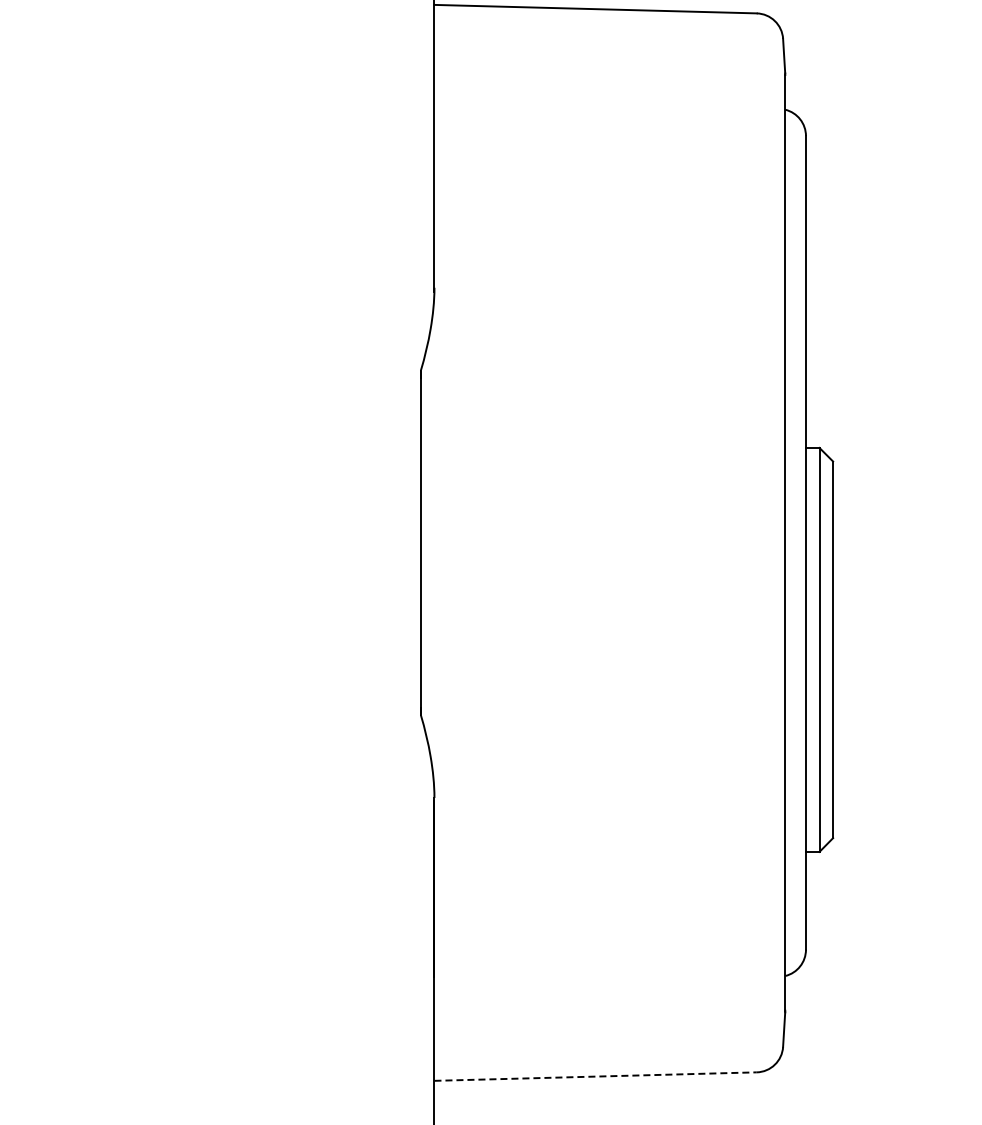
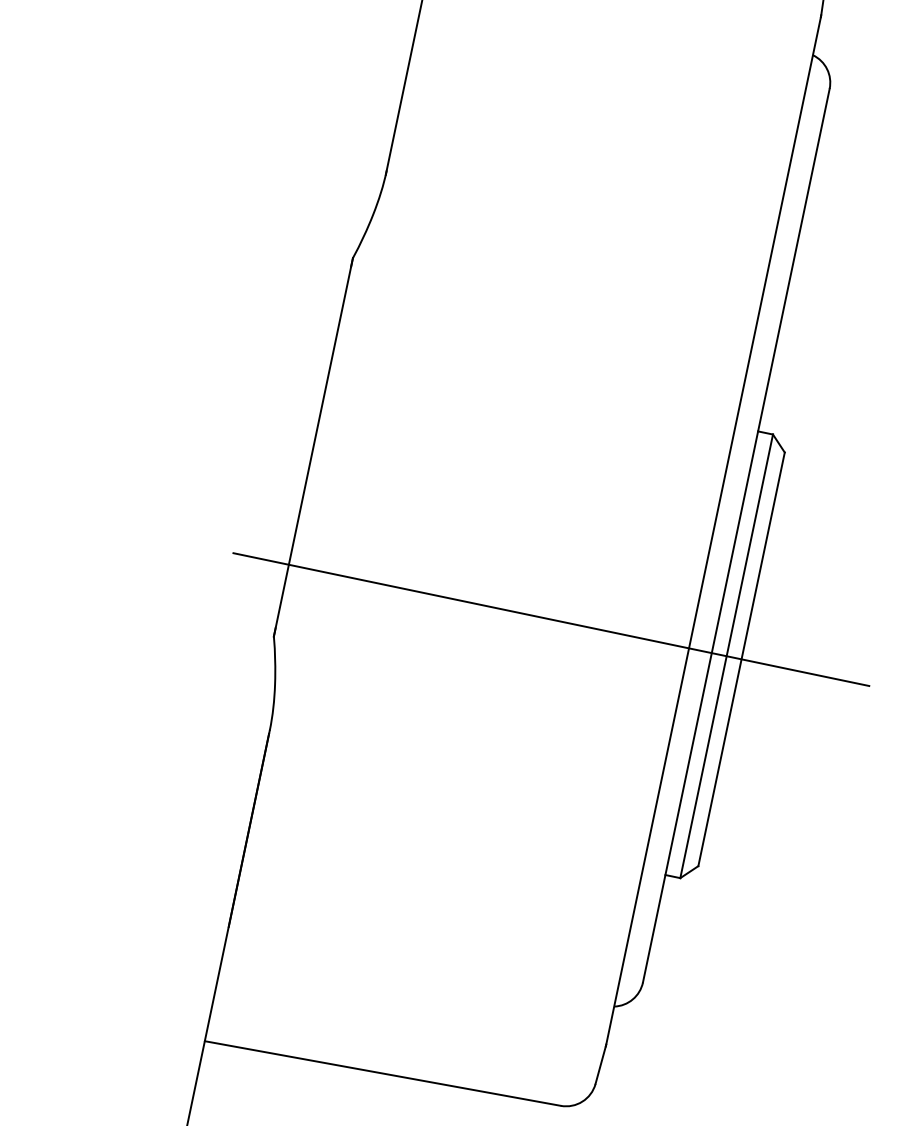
line: (659, 649) -> (550, 619), added
line: (596, 1076) -> (383, 1073), dashed -> solid

